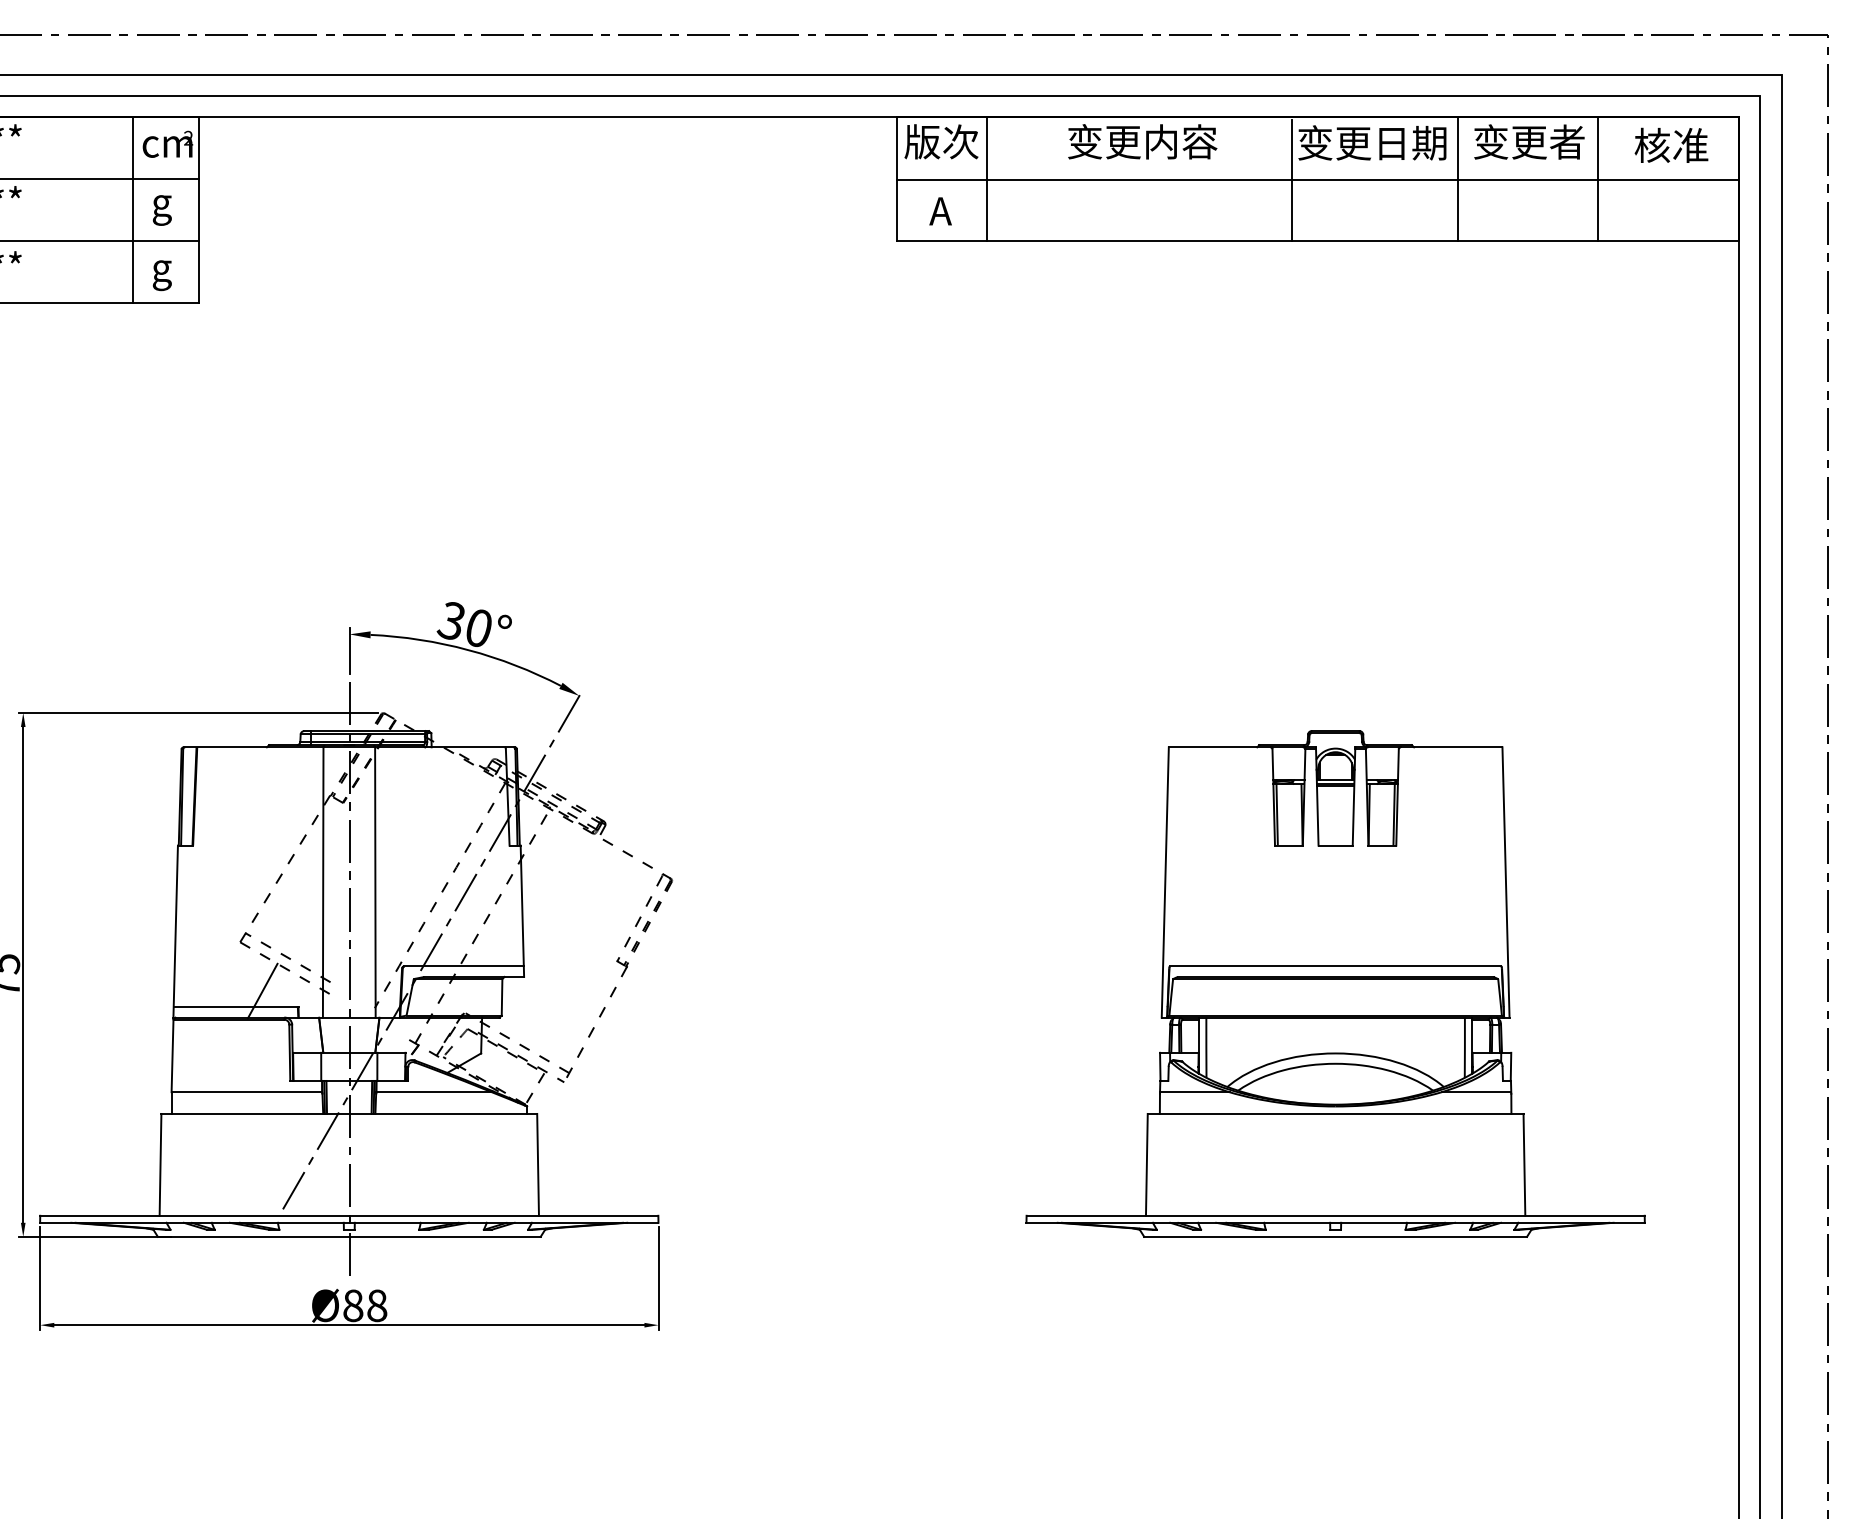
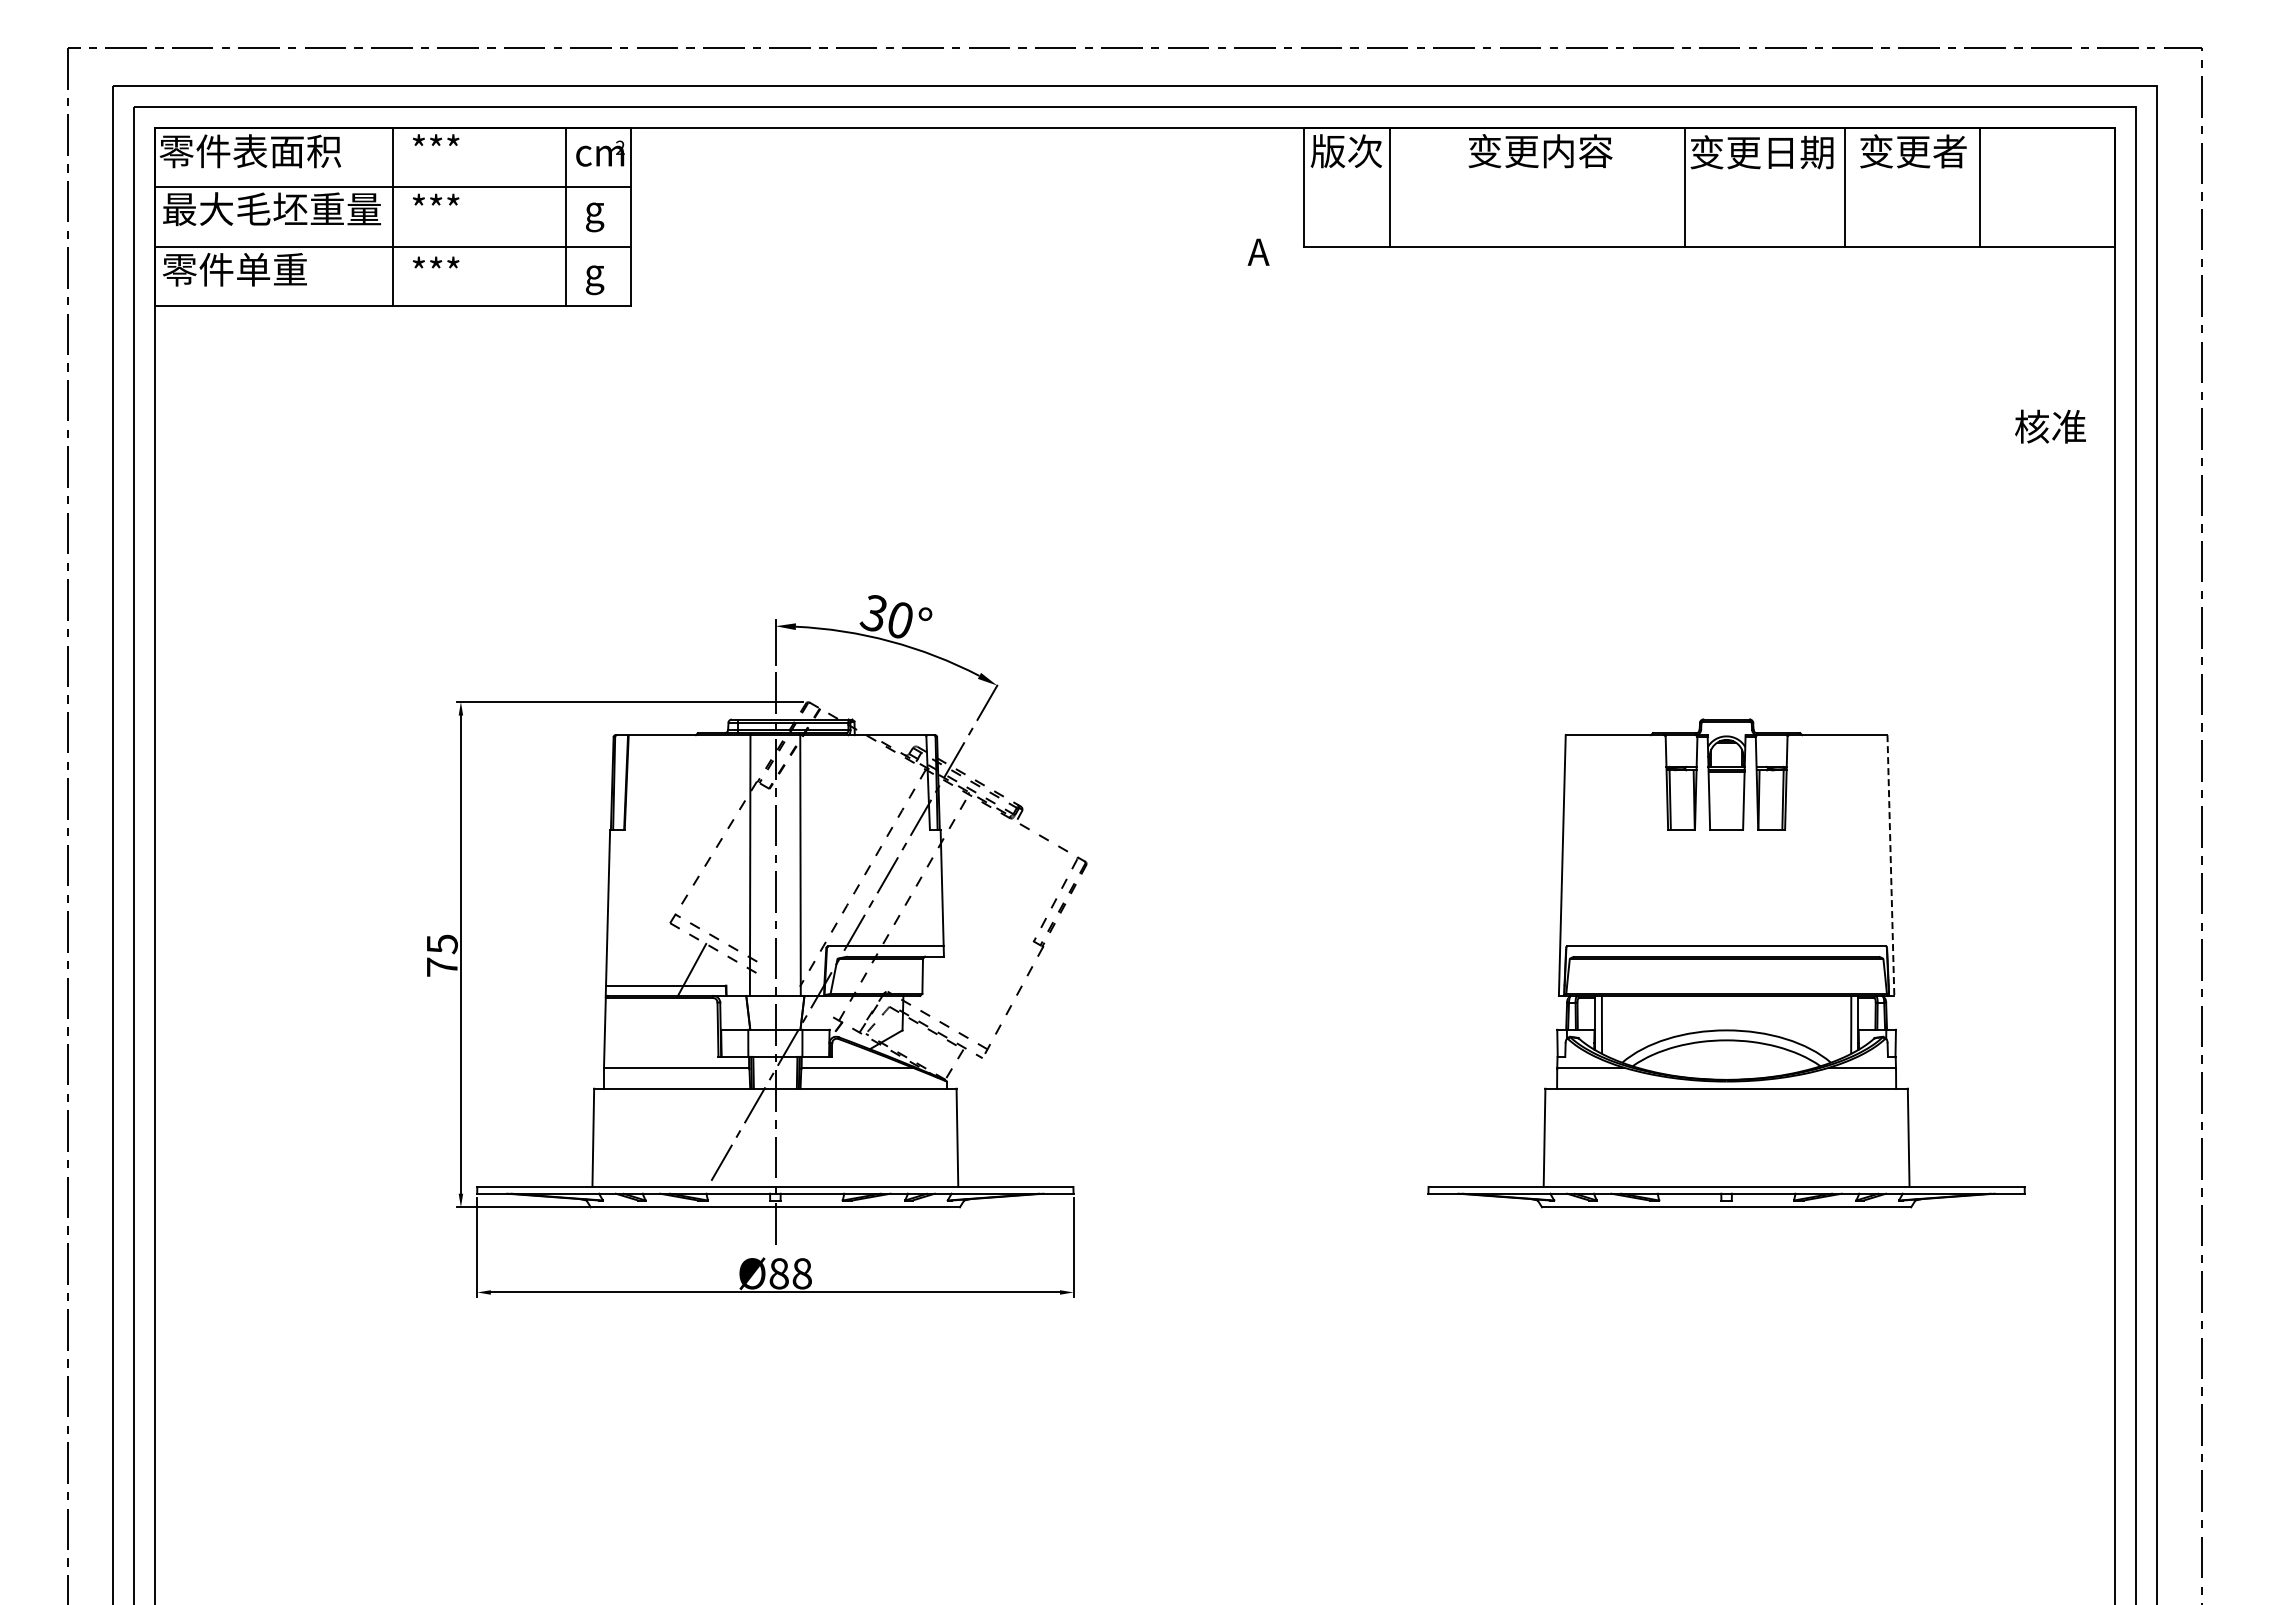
text: (1671, 145) -> (2050, 426), moved
line: (1317, 179) -> (1709, 187), removed
text: (940, 210) -> (1258, 251), moved
line: (1505, 883) -> (1890, 866), solid -> dashed

